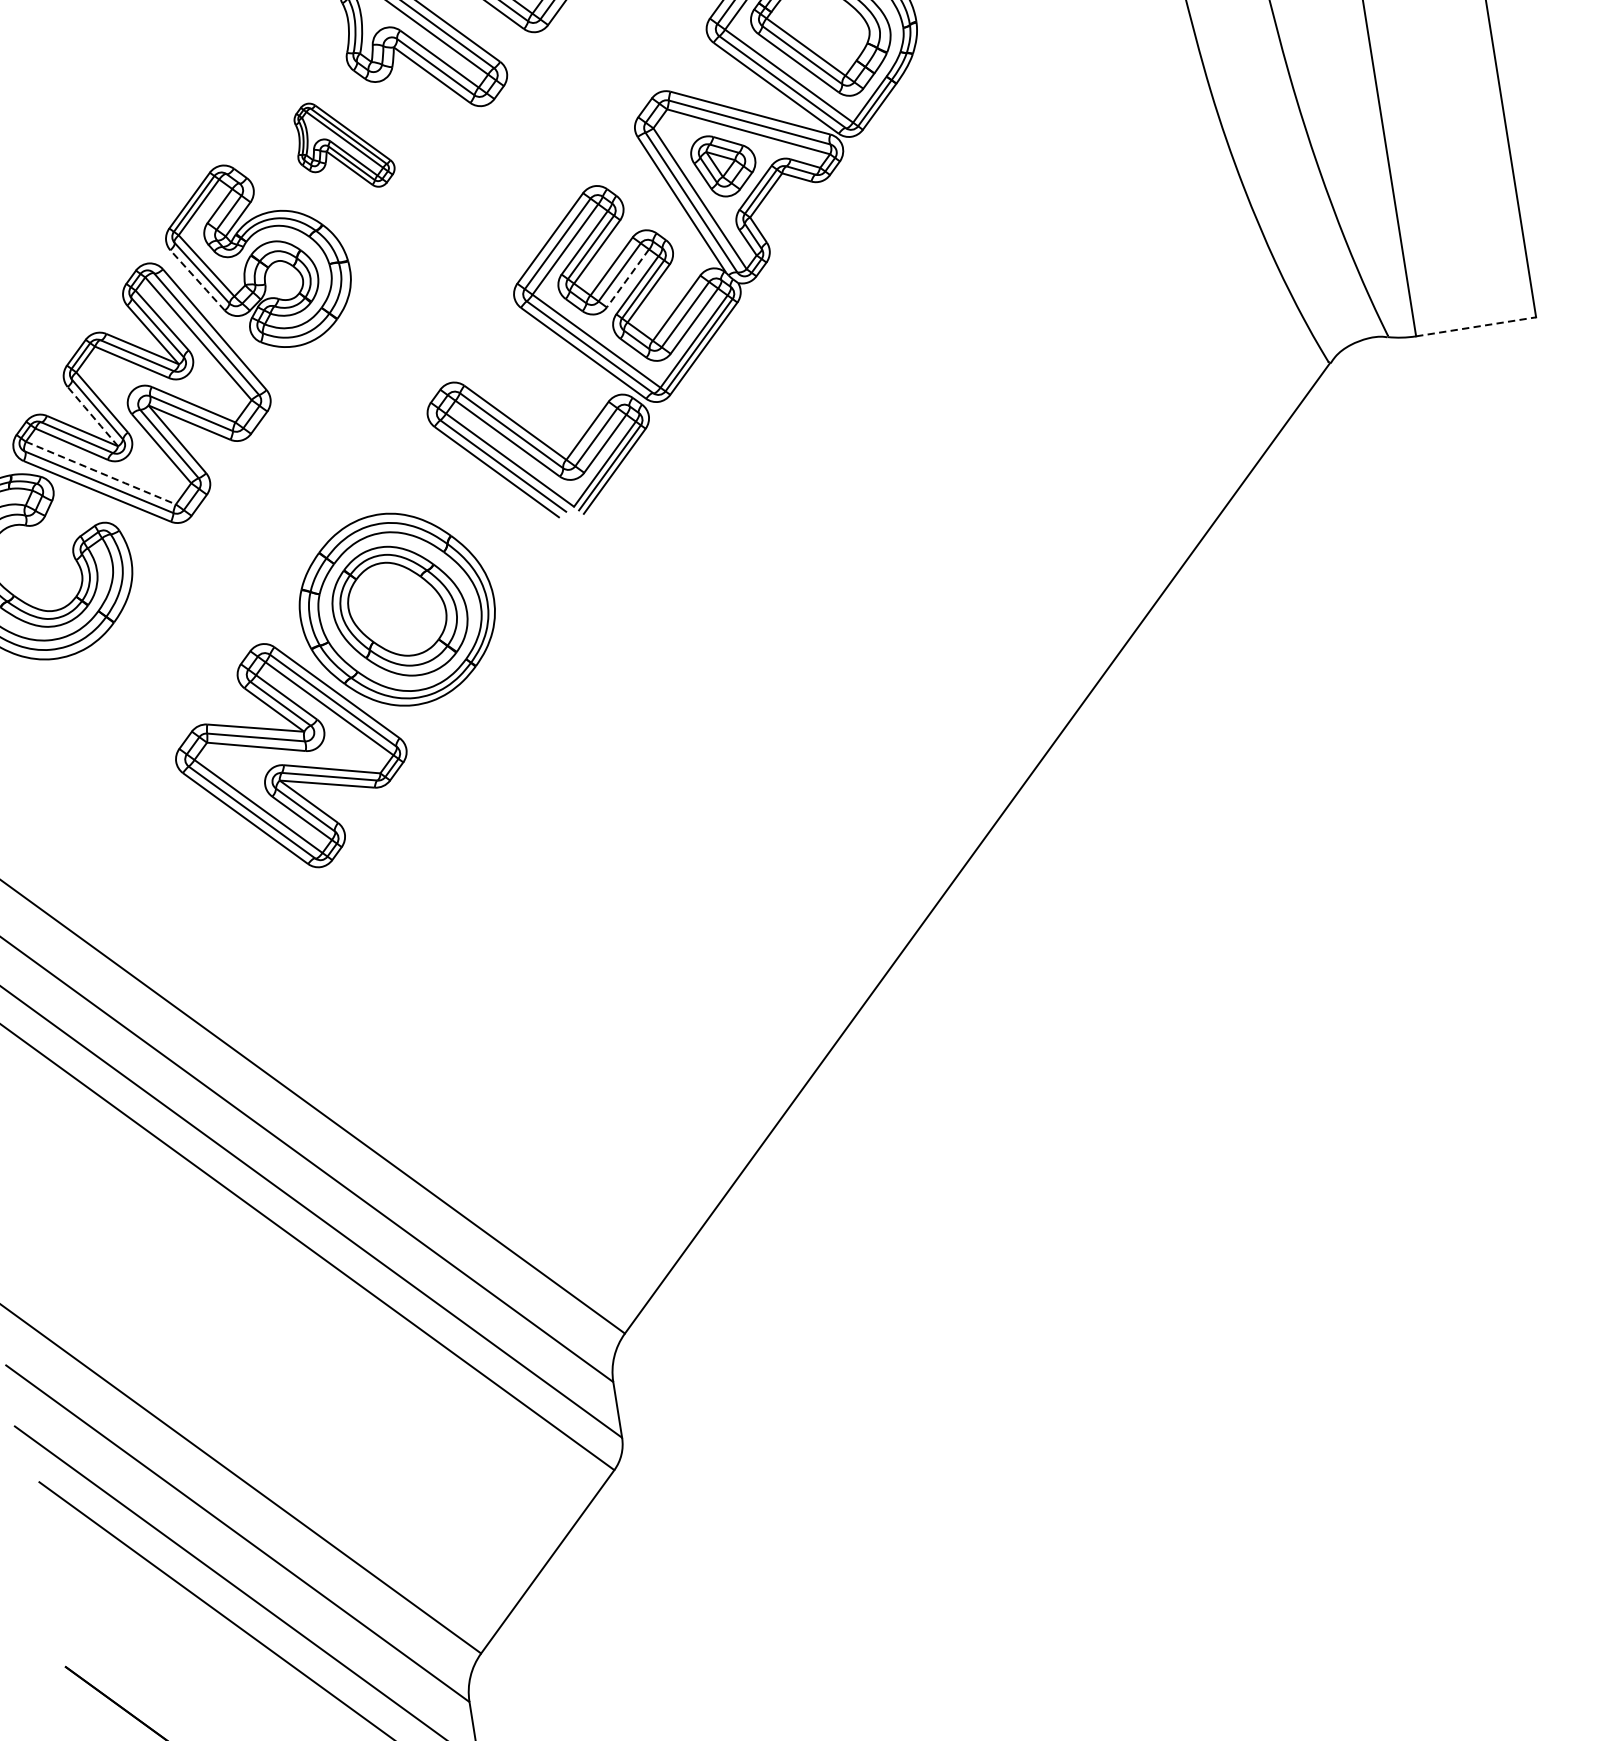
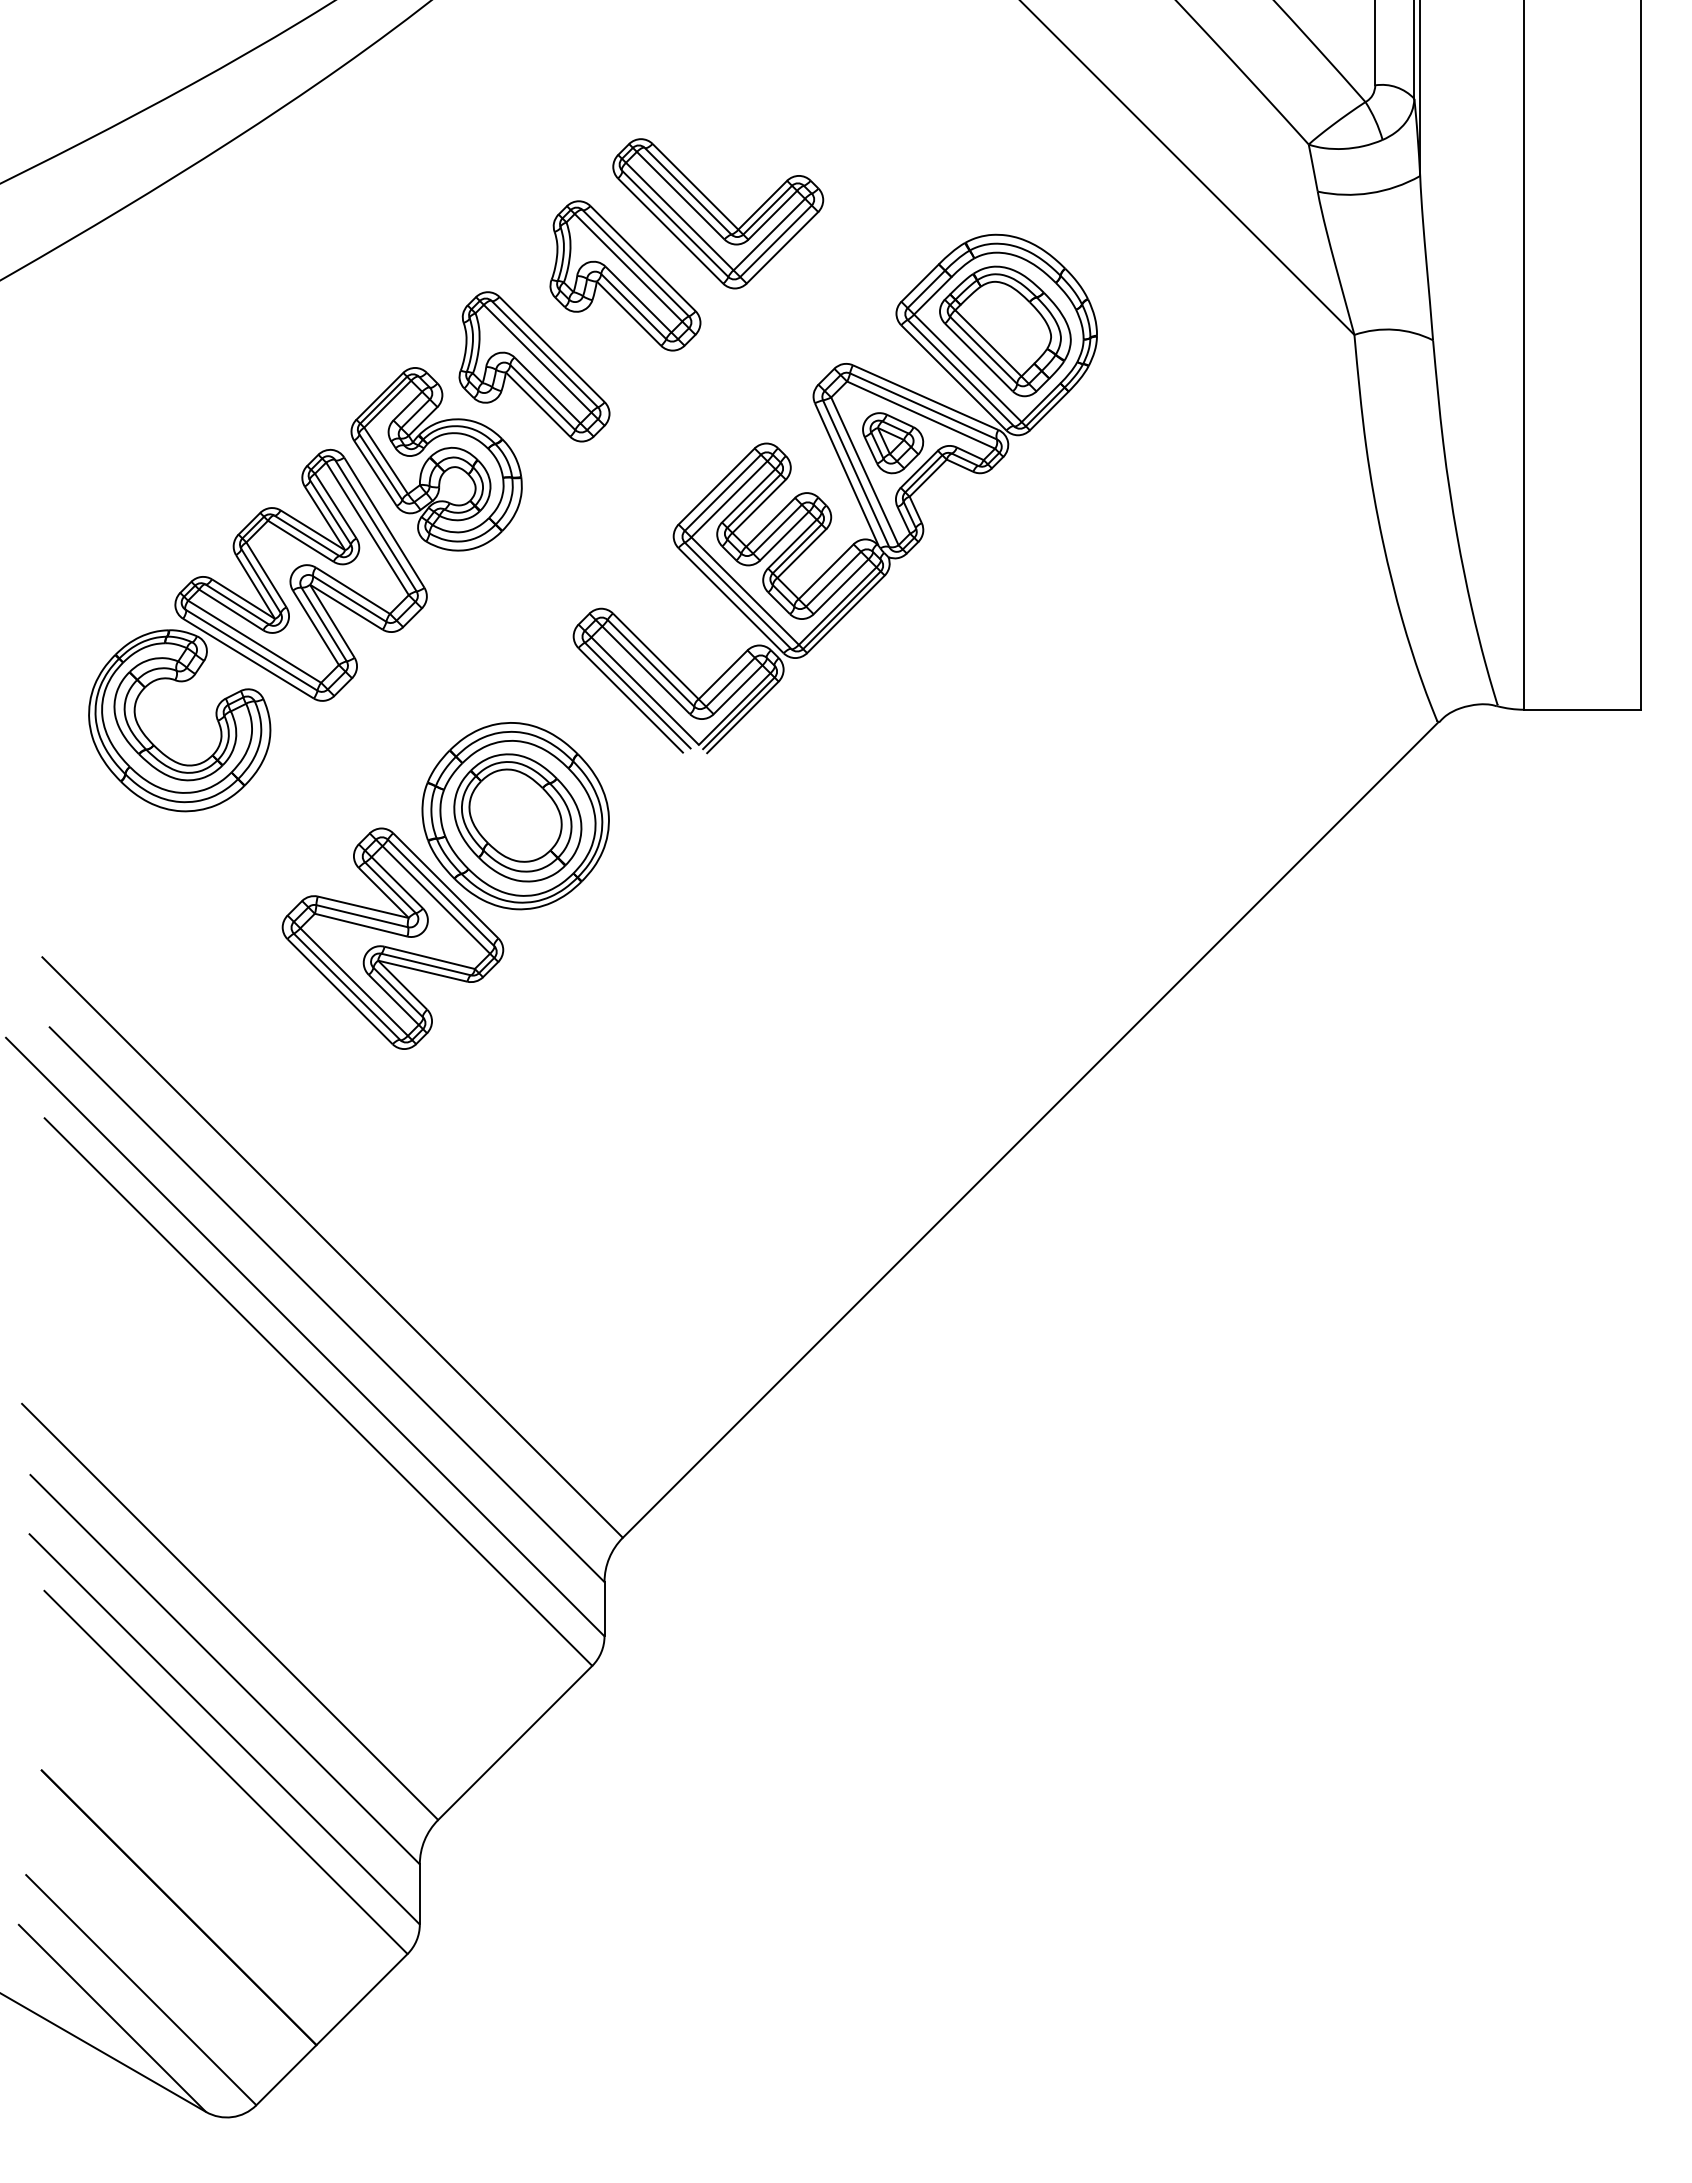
part: (343, 144) -> (534, 366), size x1.67
line: (628, 278) -> (784, 536), dashed -> solid
line: (197, 280) -> (375, 473), dashed -> solid
line: (1476, 326) -> (1583, 709), dashed -> solid
line: (92, 417) -> (255, 587), dashed -> solid
line: (100, 472) -> (254, 641), dashed -> solid

